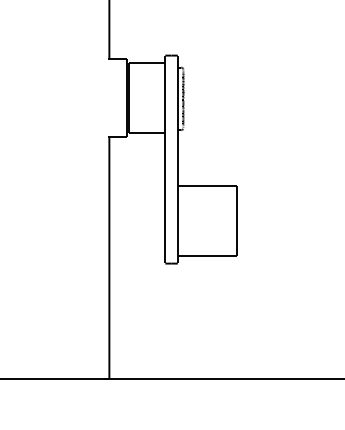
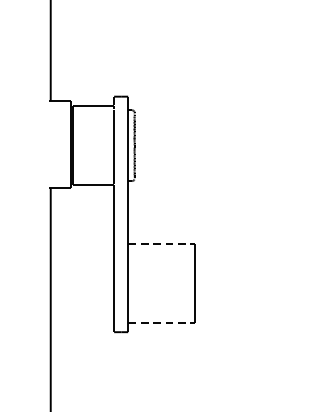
line: (207, 185) -> (161, 243), solid -> dashed
line: (207, 255) -> (161, 323), solid -> dashed

